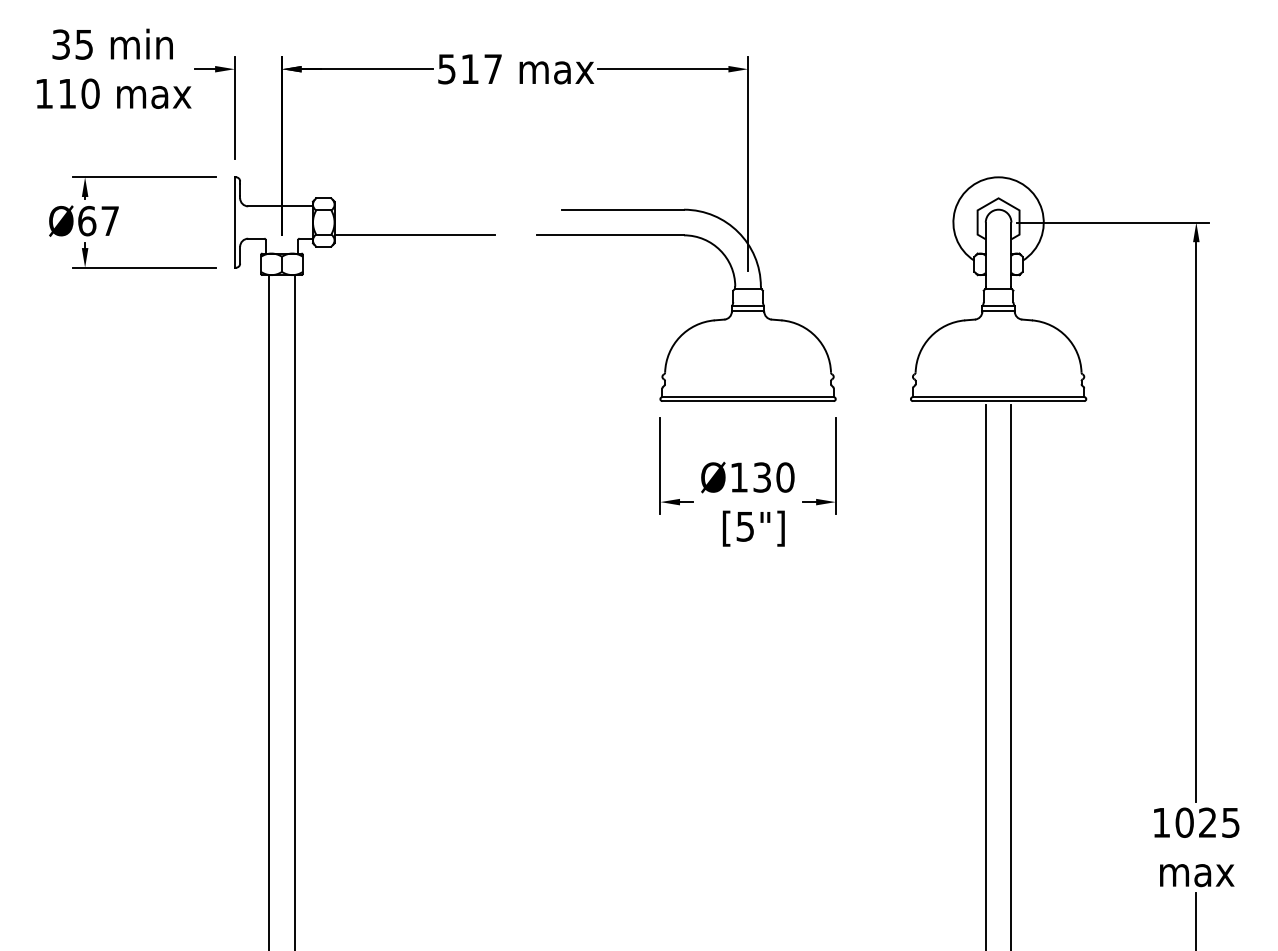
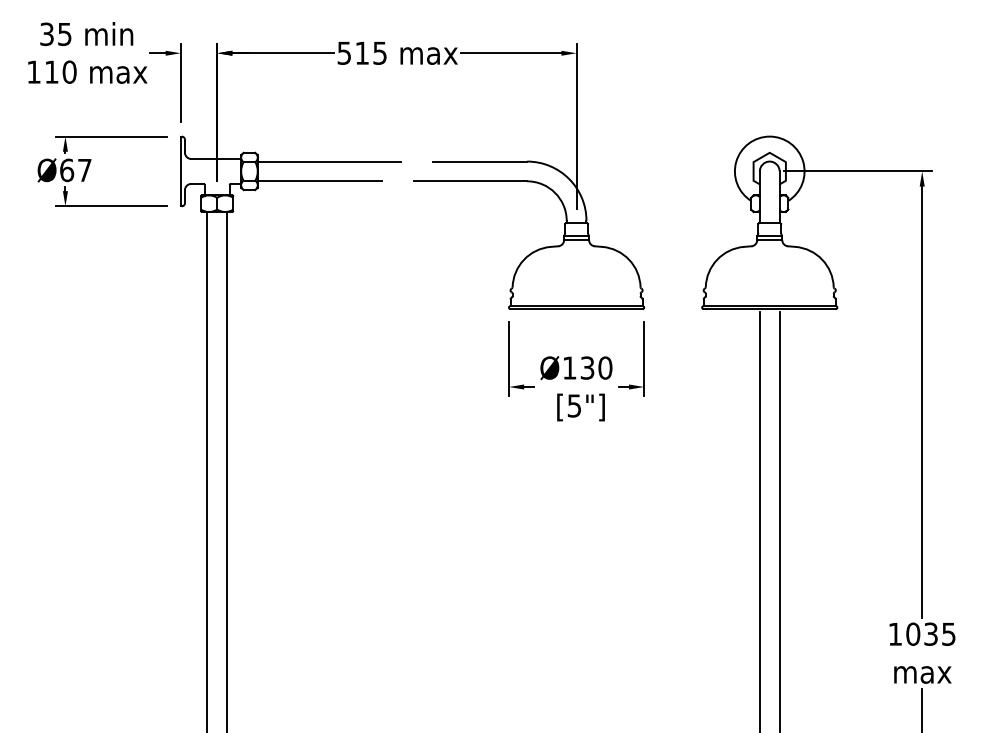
text: (492, 69) -> (379, 53), 517 -> 515
line: (426, 209) -> (328, 161), added
text: (1207, 821) -> (930, 633), 1025 -> 1035

